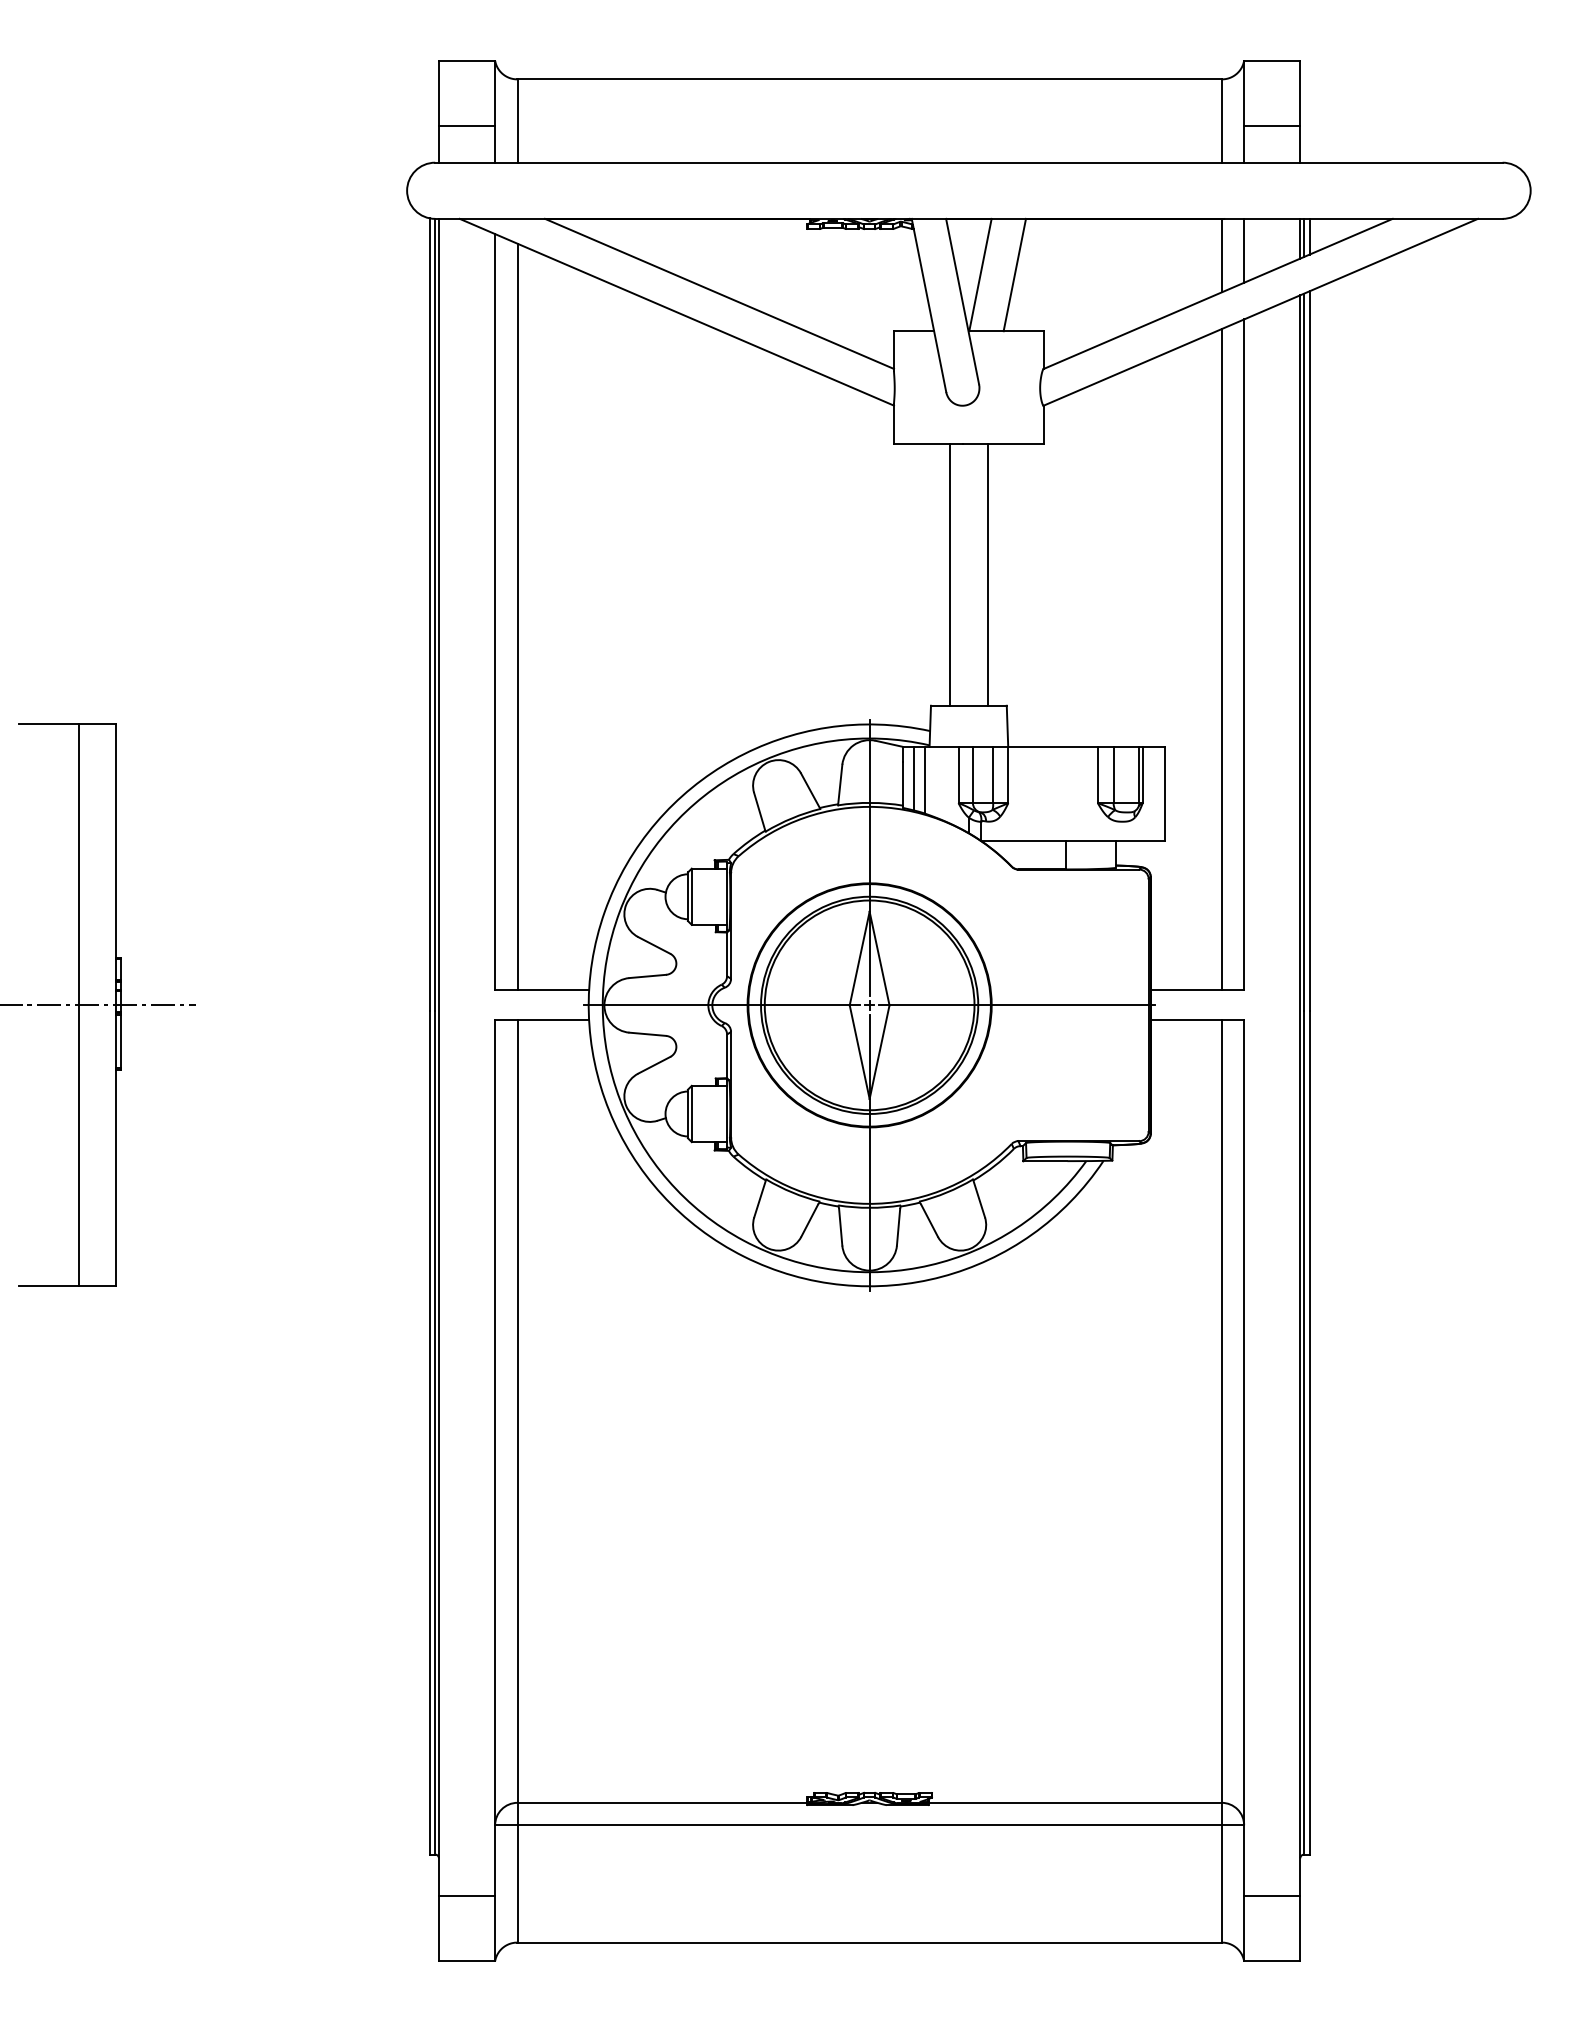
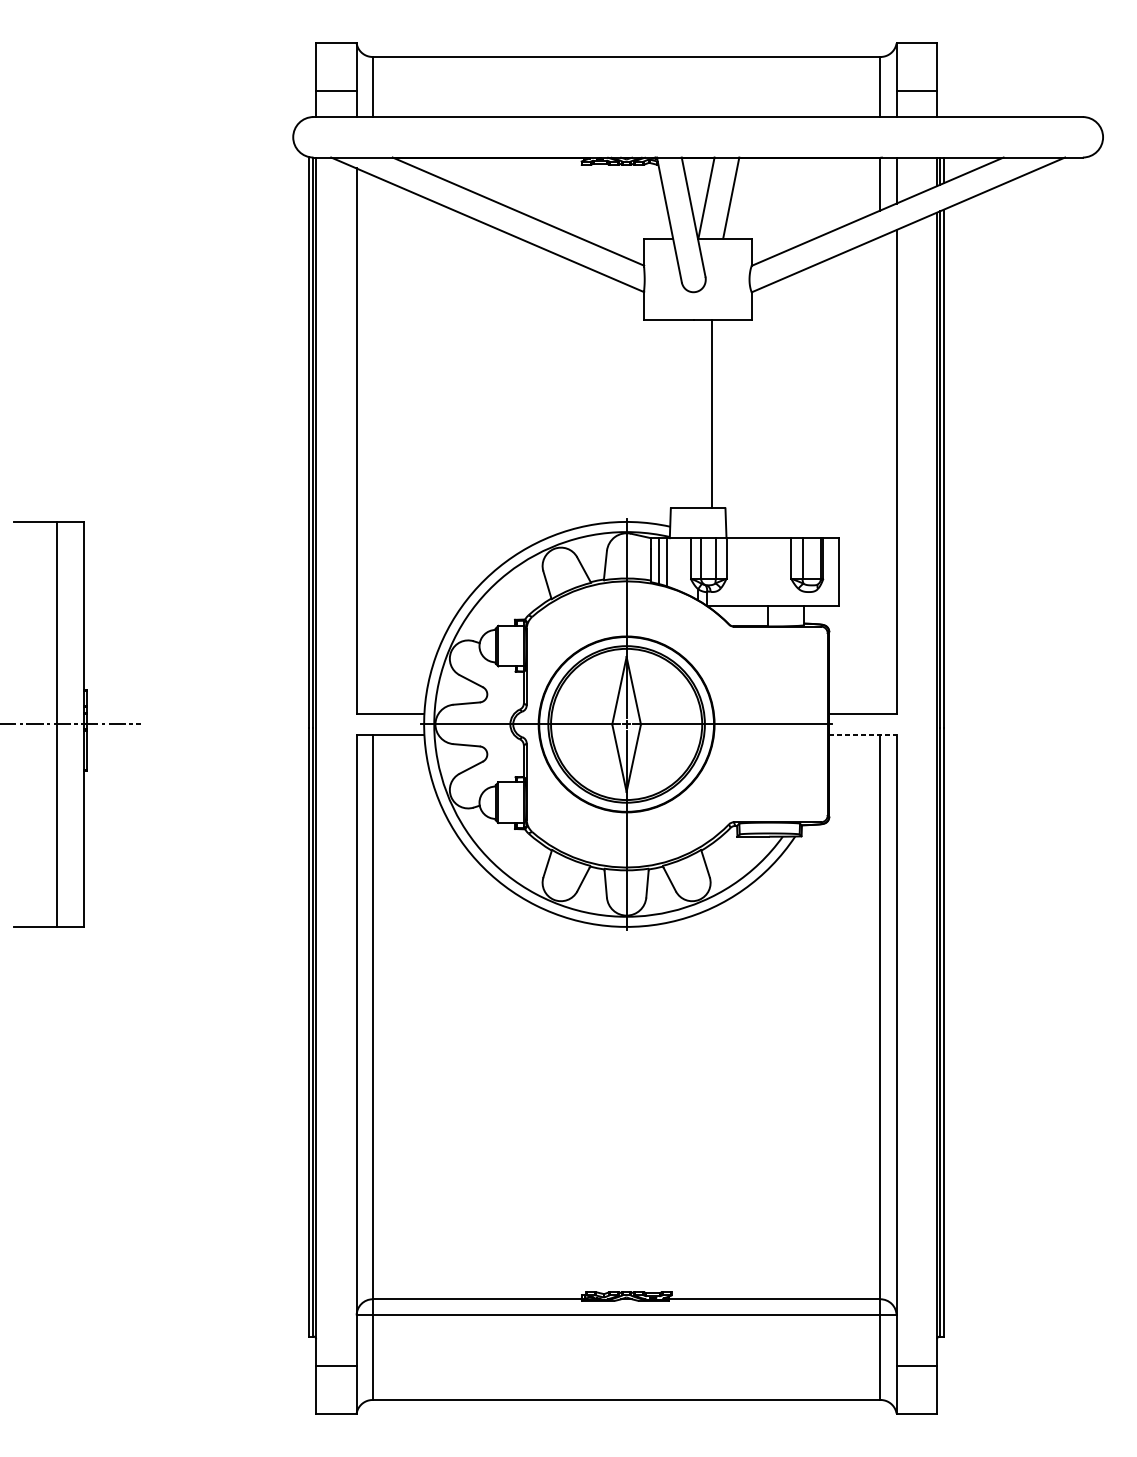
line: (950, 574) -> (684, 413), removed
line: (517, 616) -> (372, 444), removed
line: (1221, 659) -> (880, 475), removed
line: (1197, 1020) -> (862, 735), solid -> dashed

